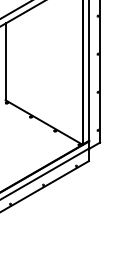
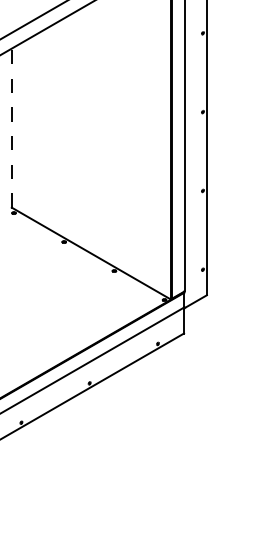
line: (5, 61) -> (11, 127), solid -> dashed

